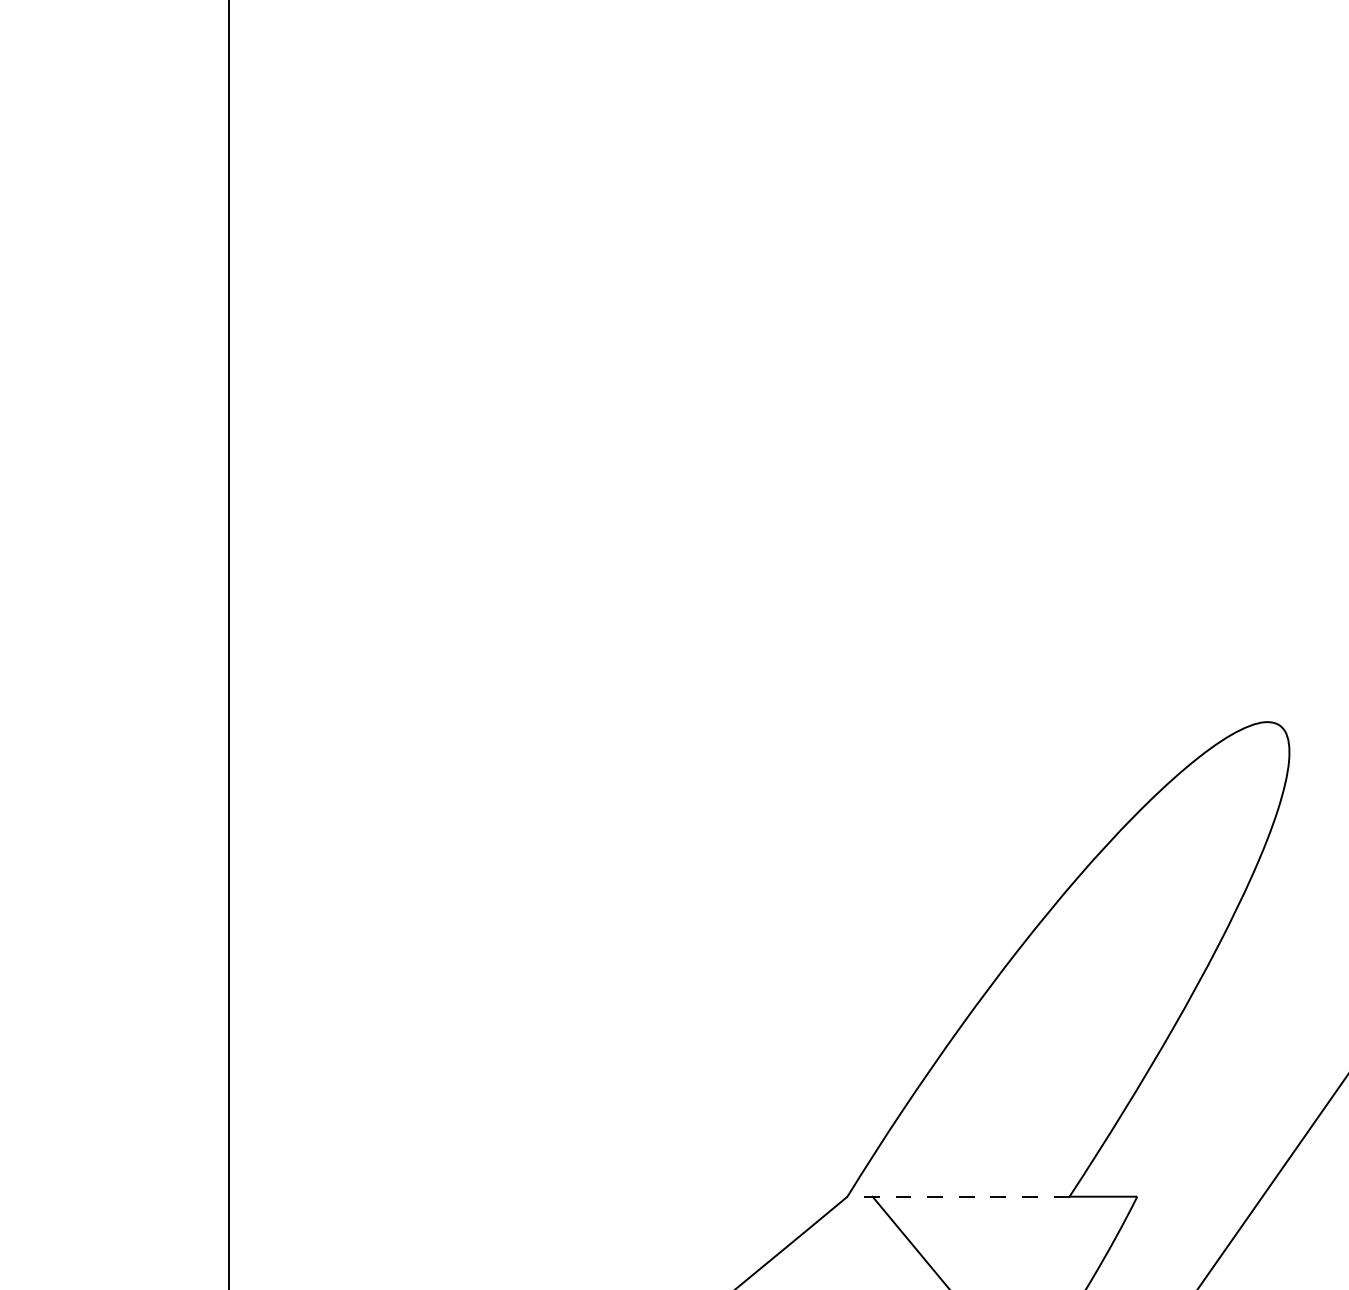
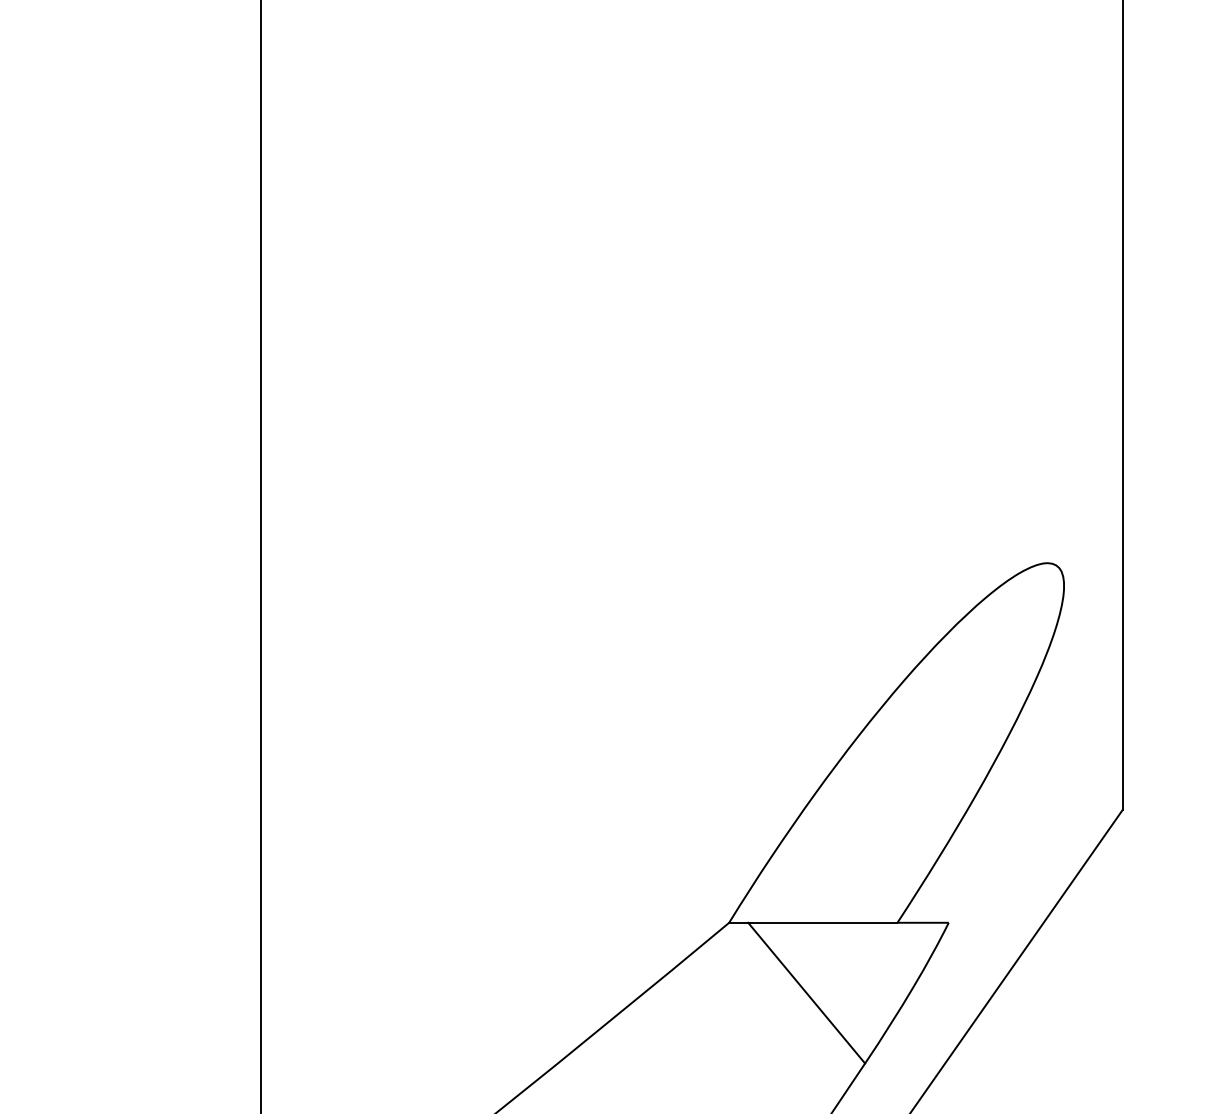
line: (957, 1196) -> (812, 922), dashed -> solid

